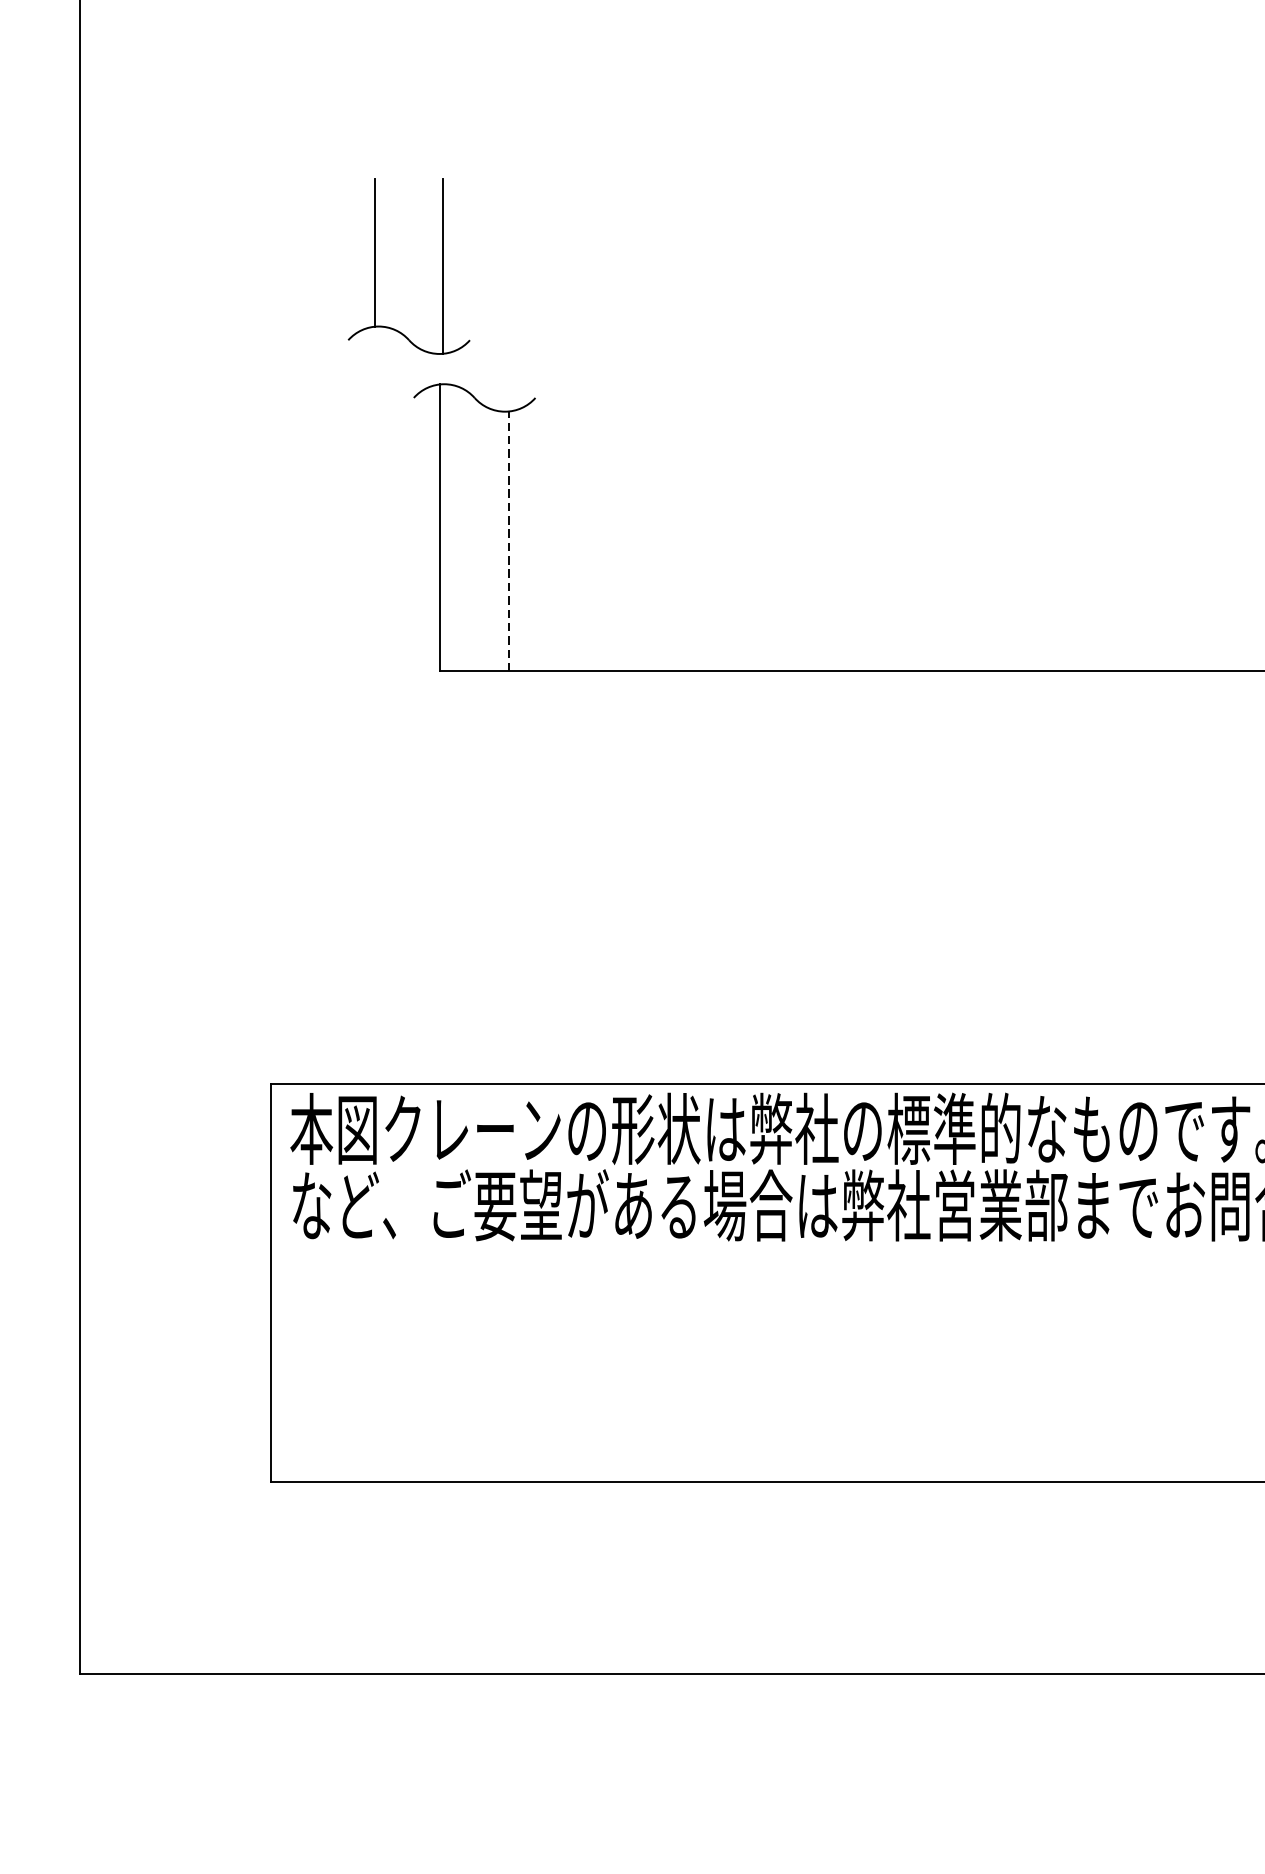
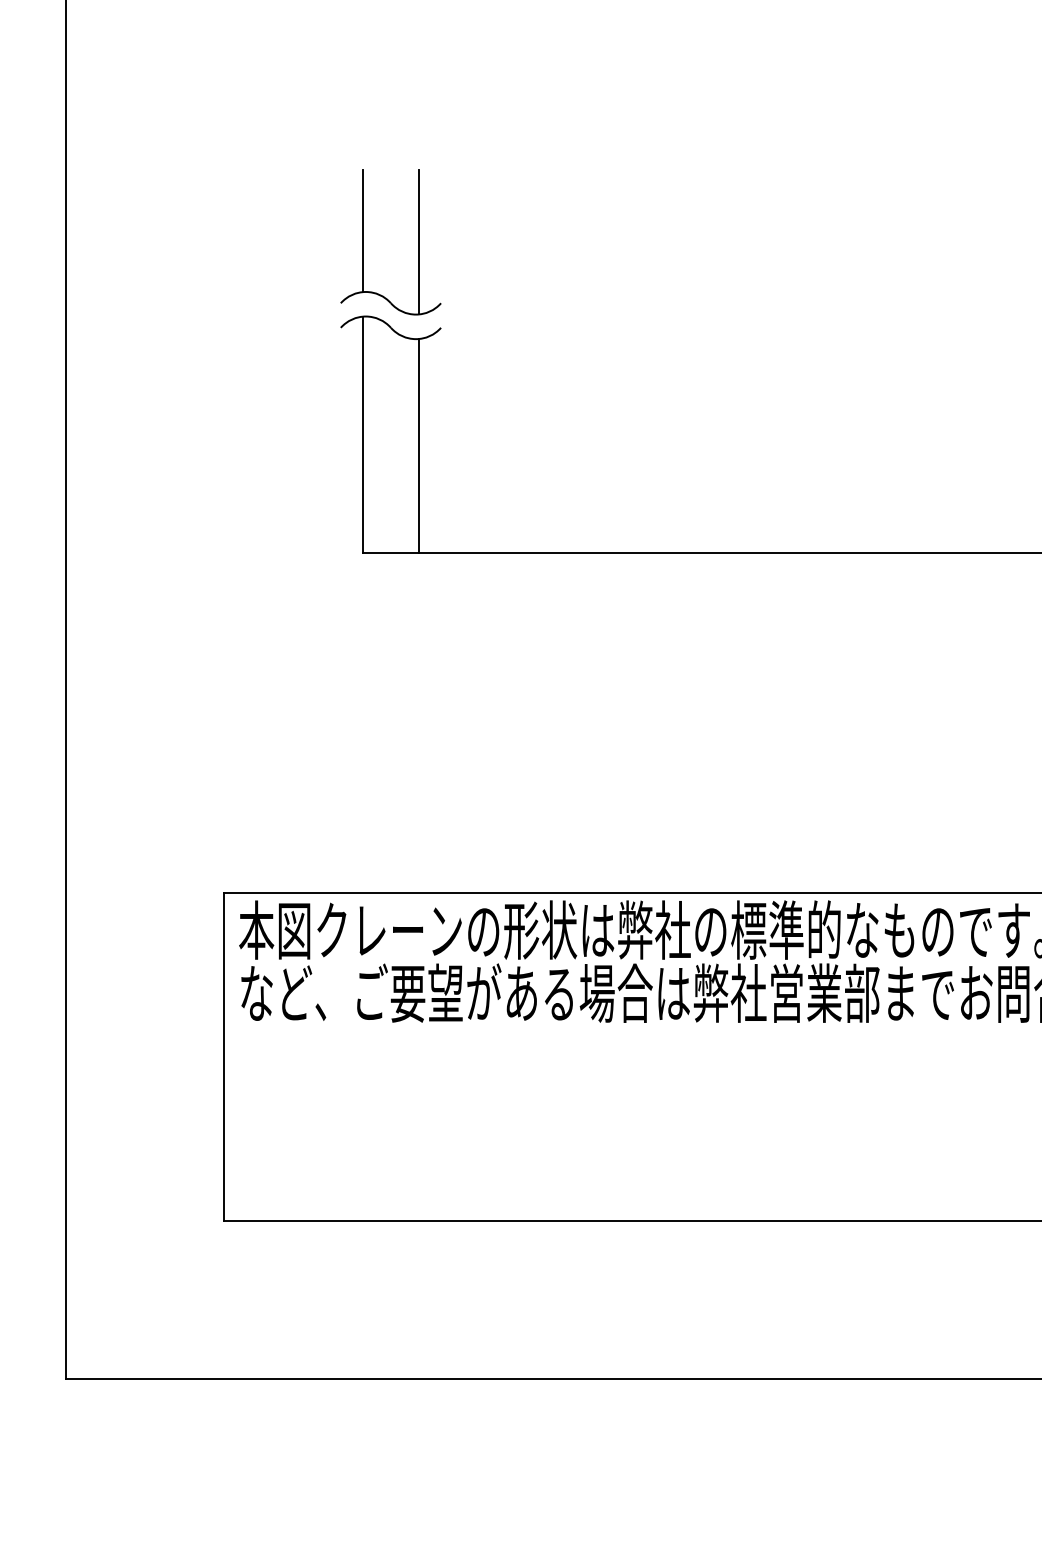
part: (375, 266) -> (363, 242), moved
line: (509, 540) -> (419, 445), dashed -> solid

